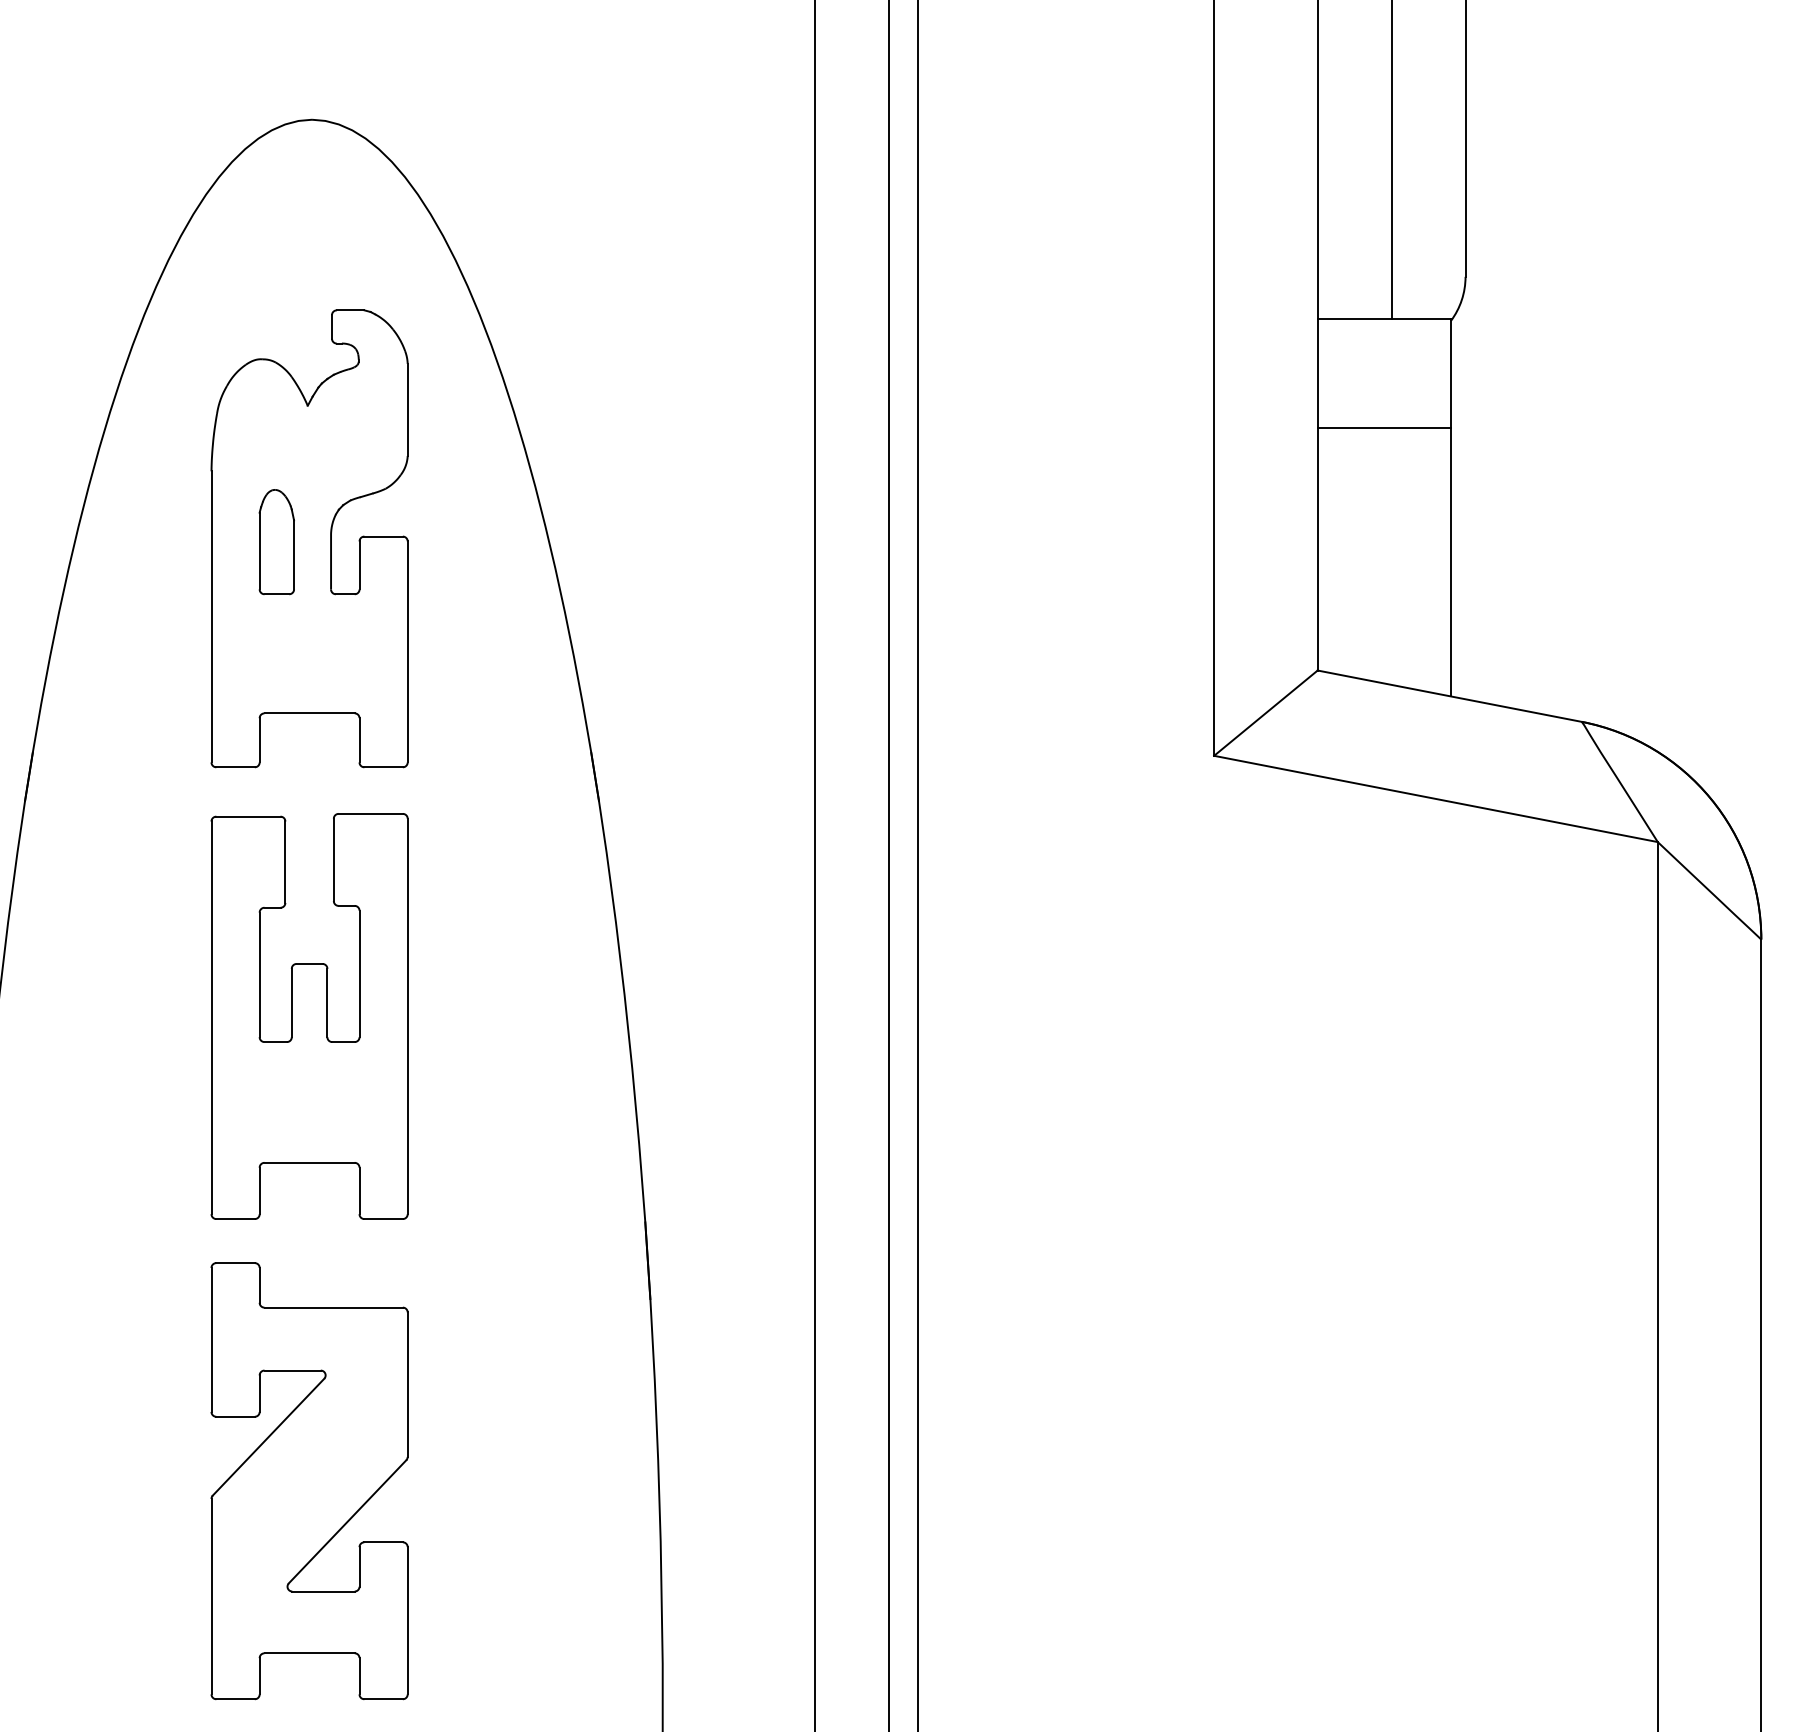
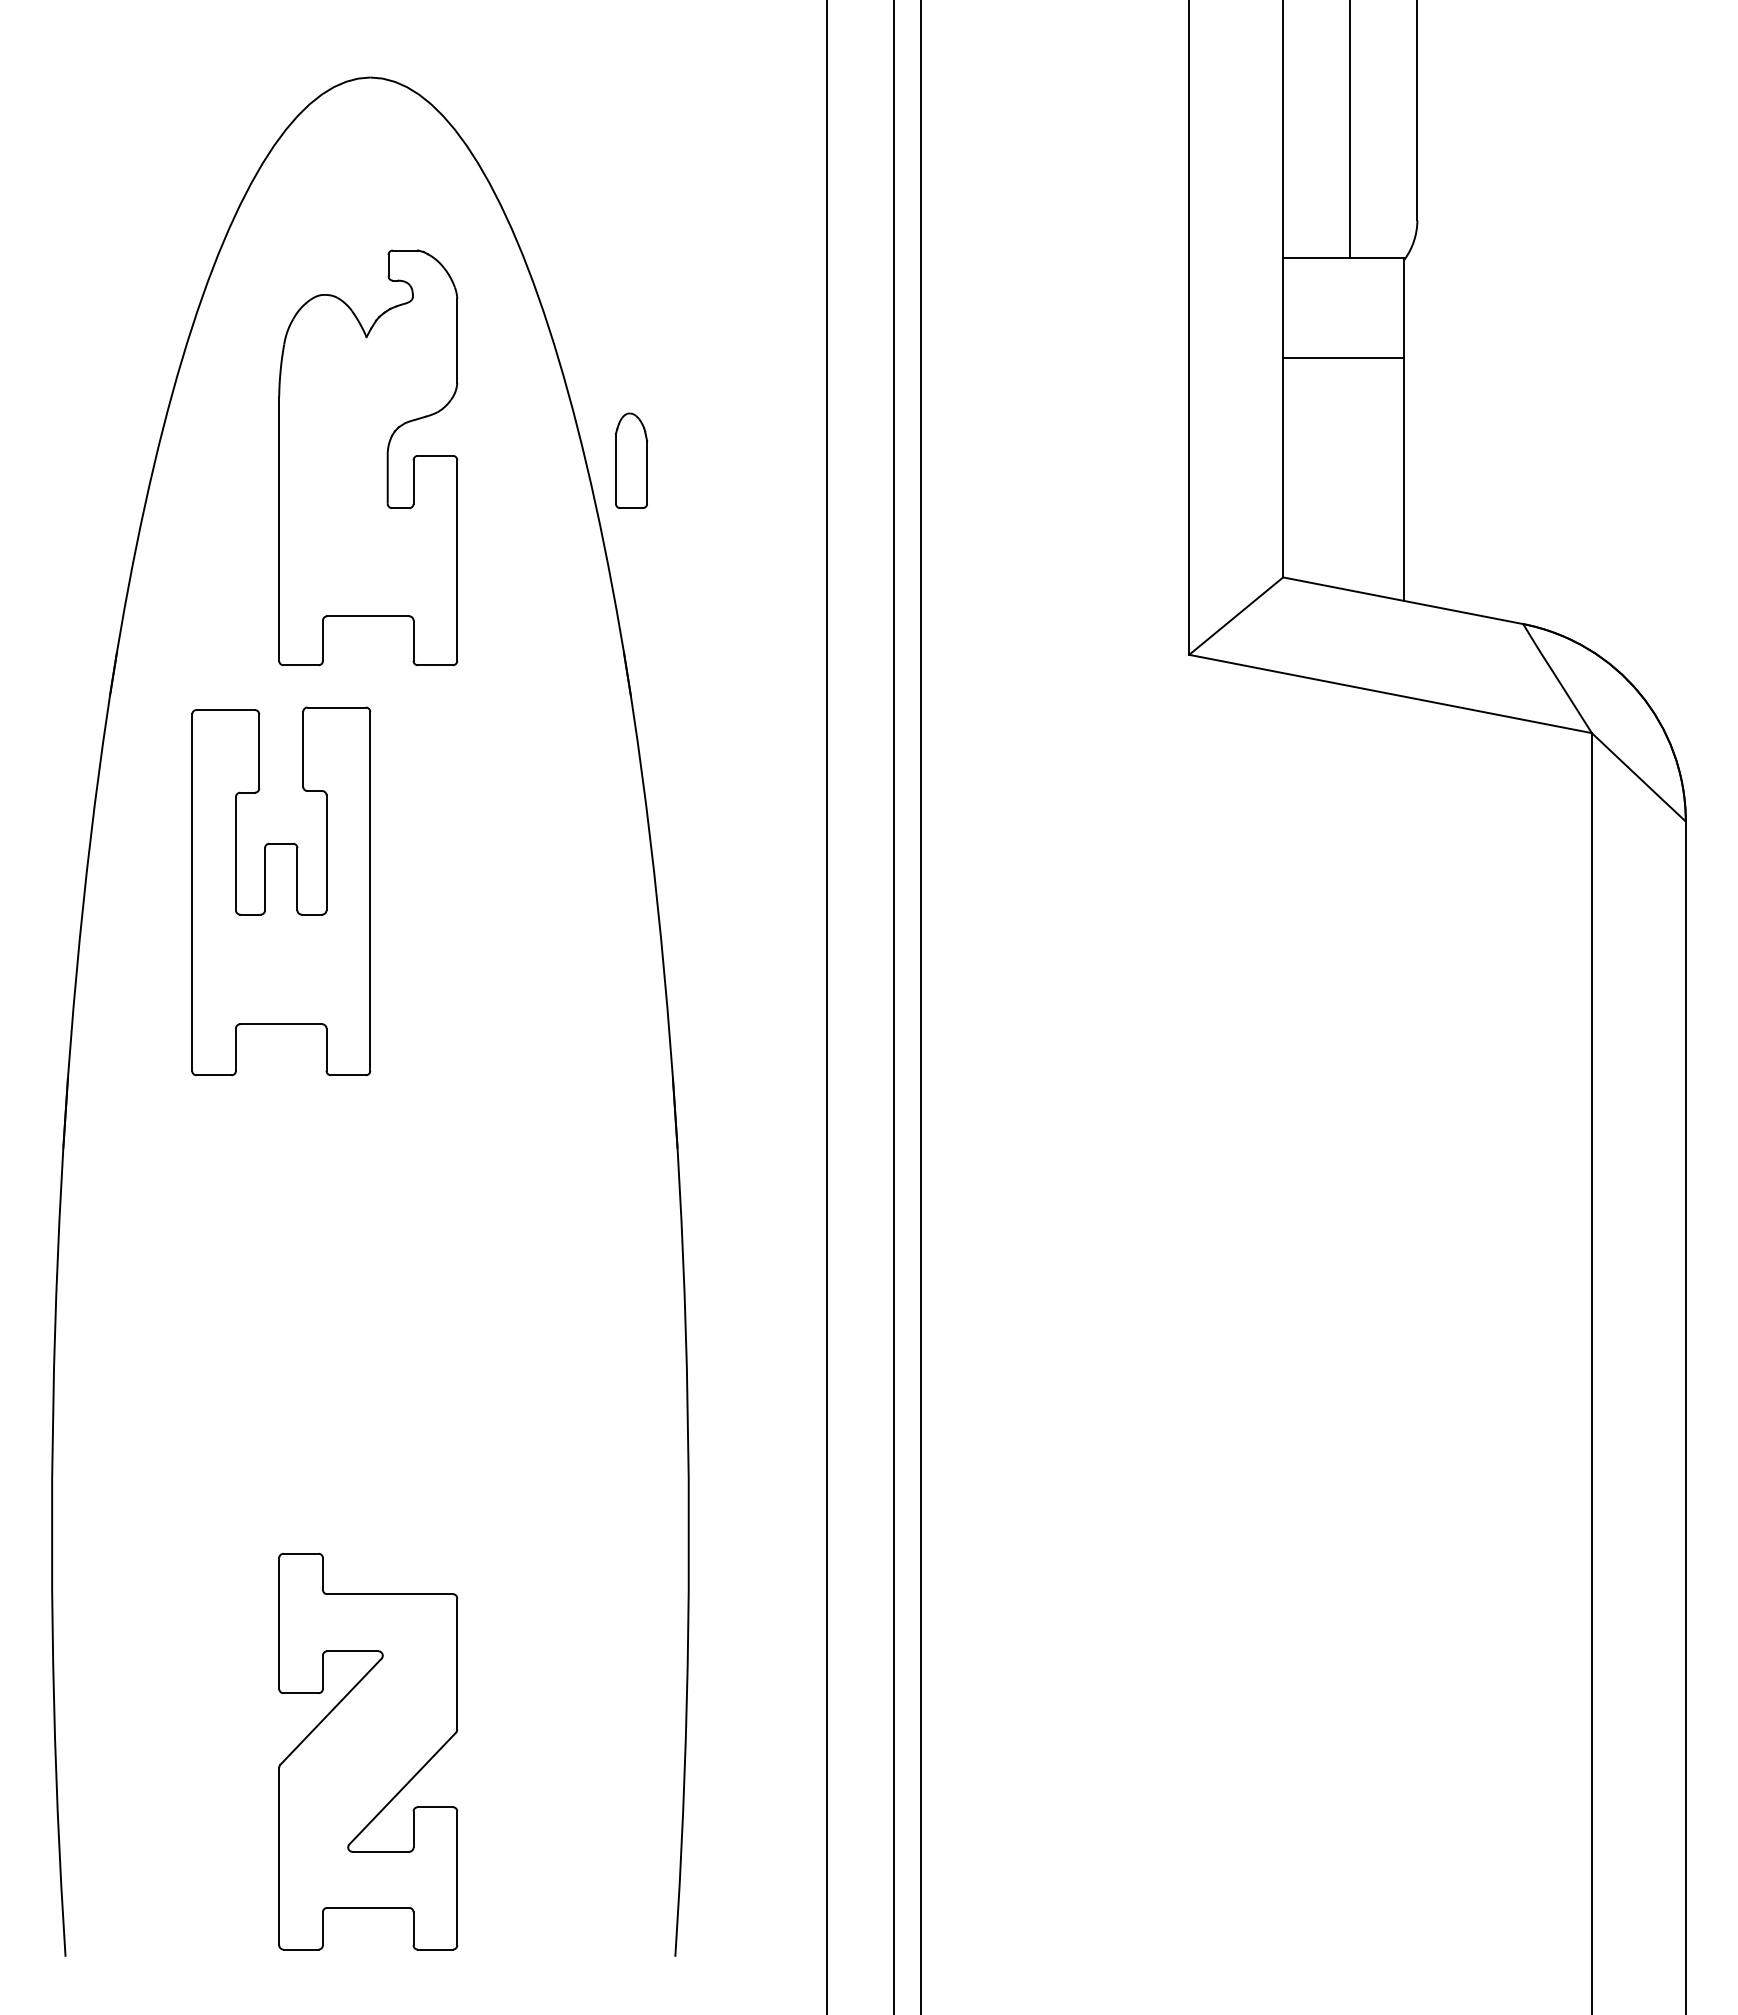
part: (276, 541) -> (631, 460), moved
part: (309, 1016) -> (281, 891), moved
part: (309, 1480) -> (368, 1312), removed

